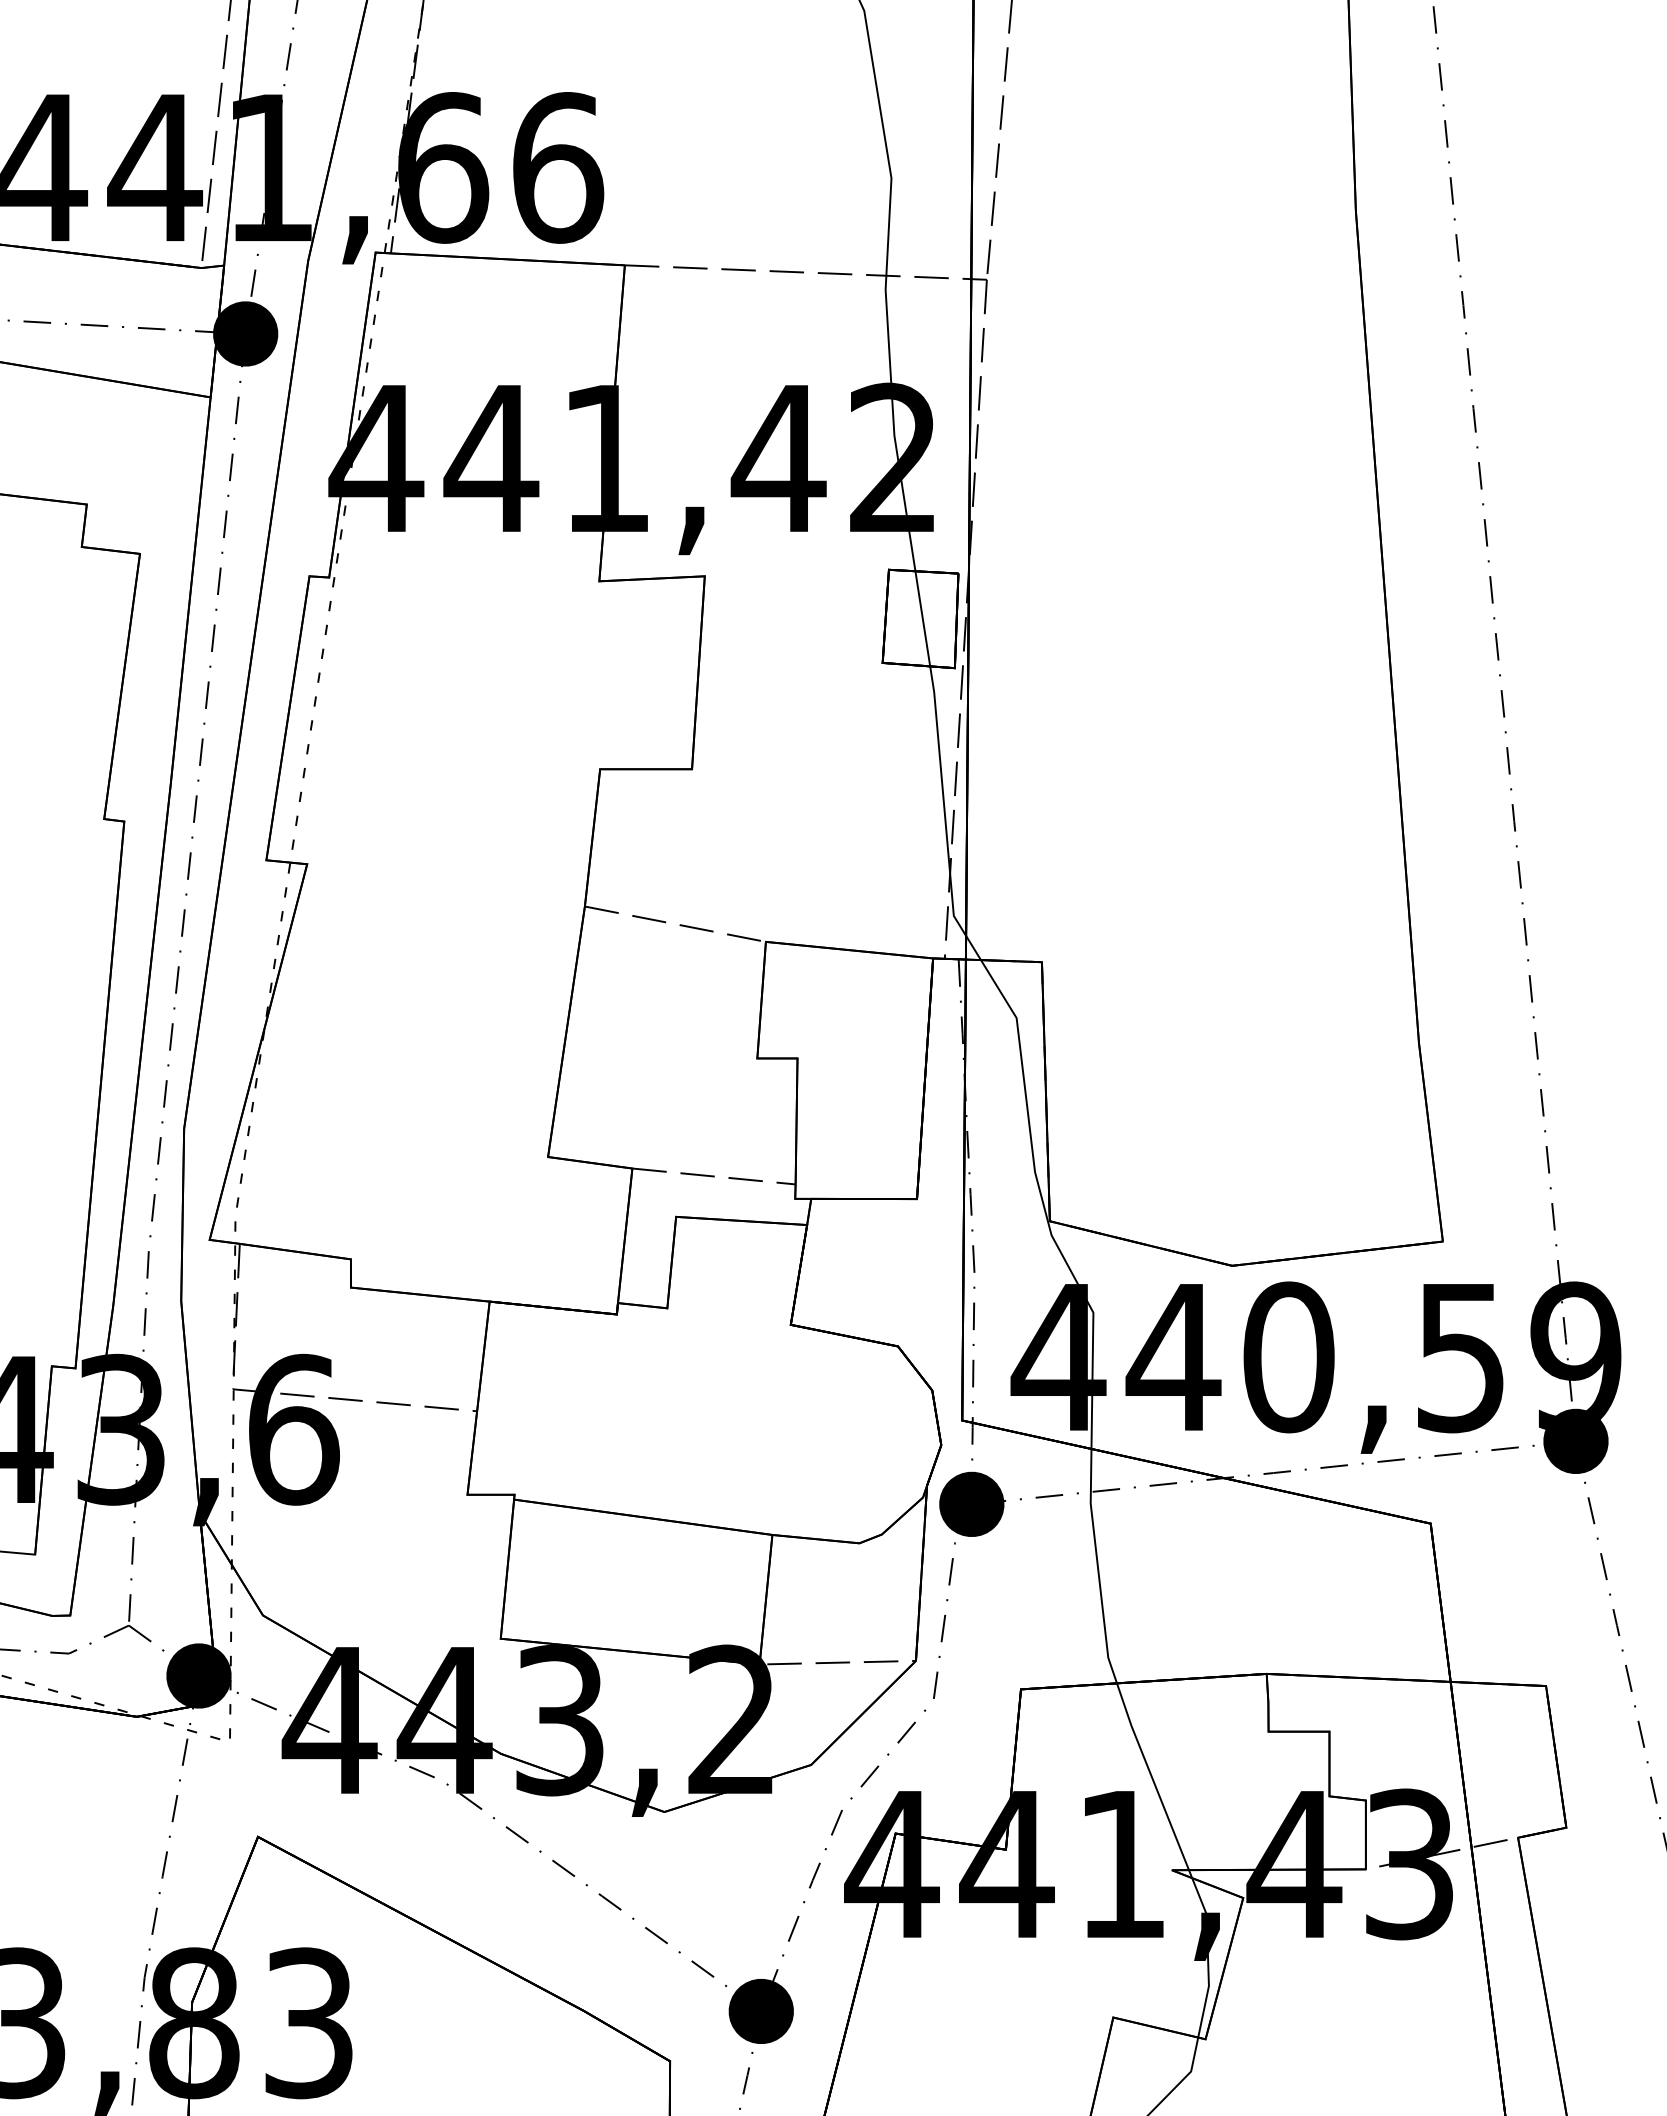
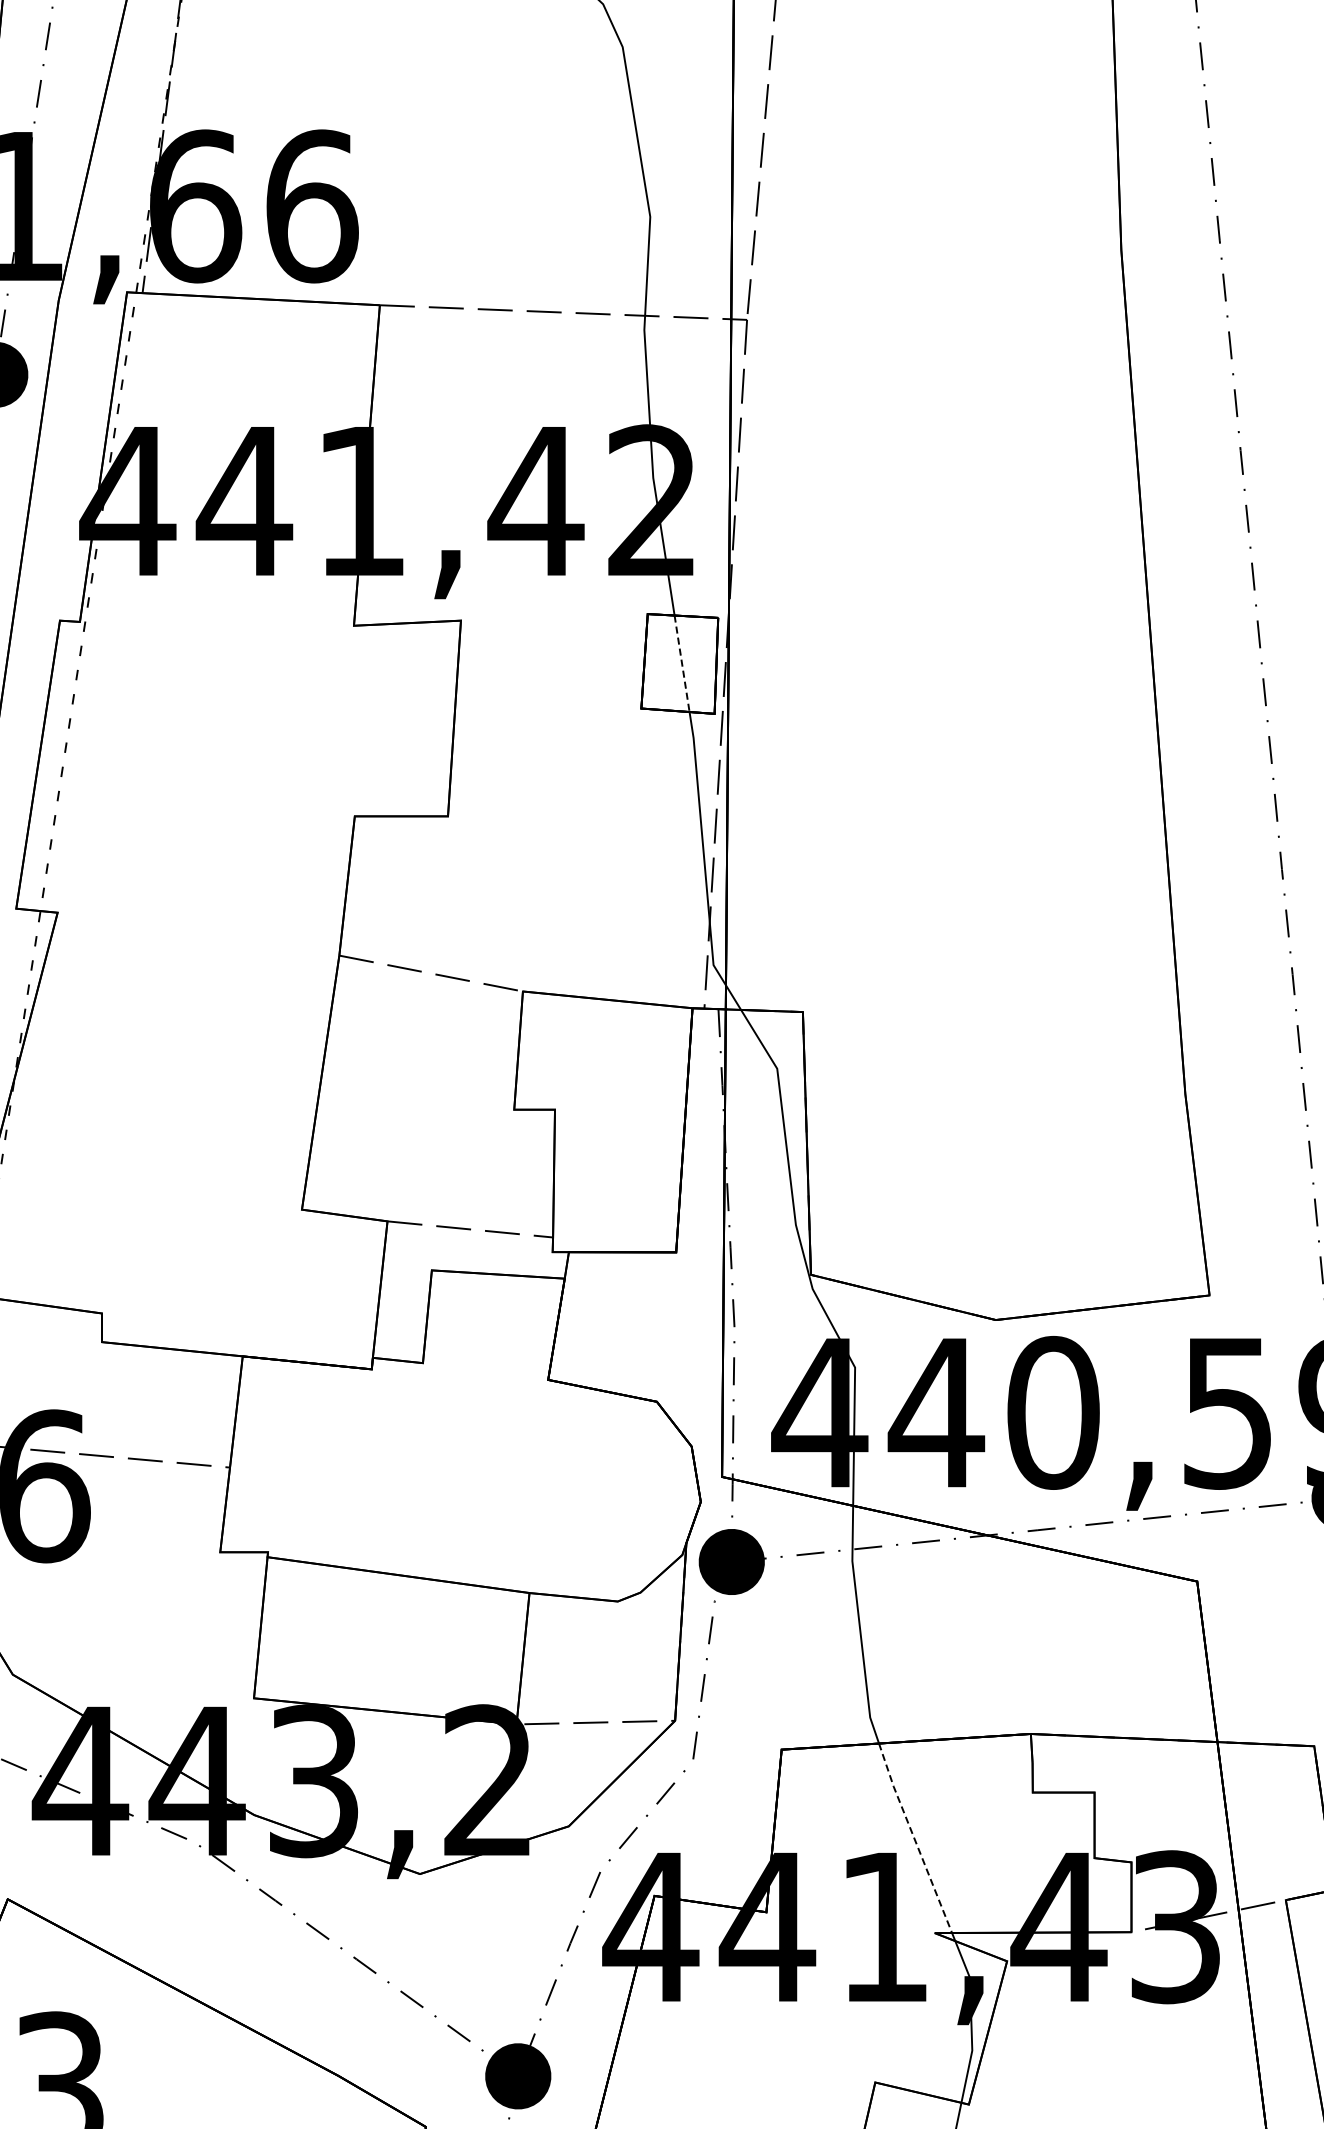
line: (922, 619) -> (681, 664), solid -> dashed
line: (1151, 1776) -> (914, 1838), solid -> dashed

